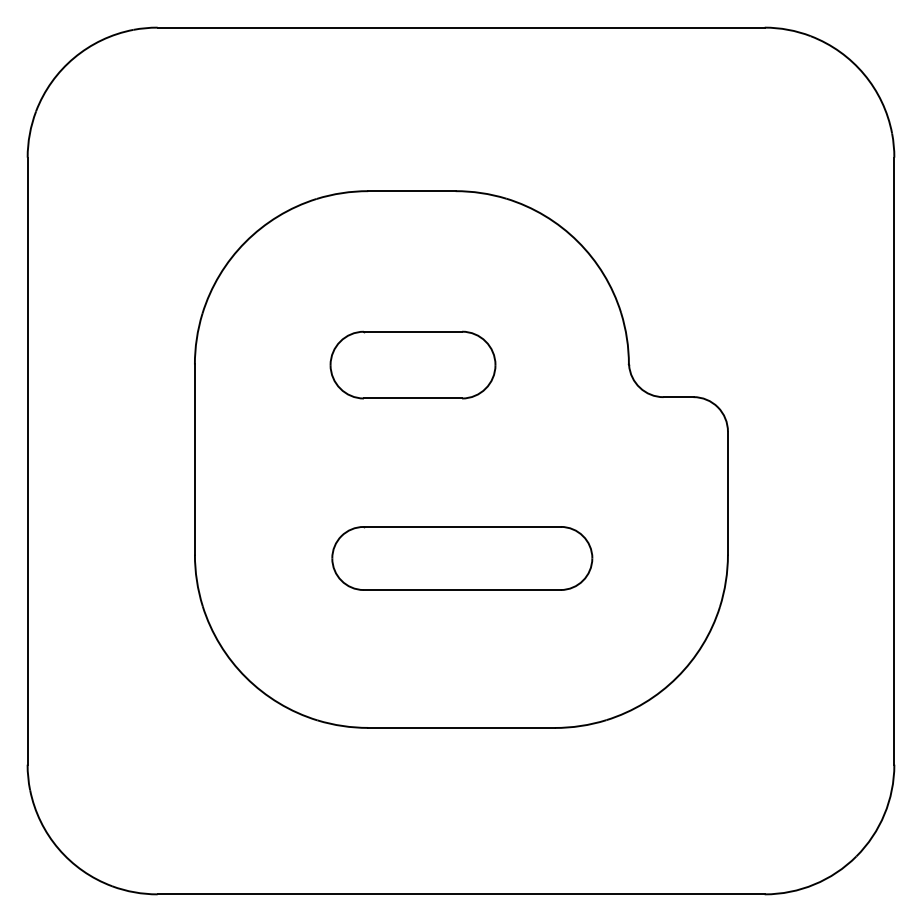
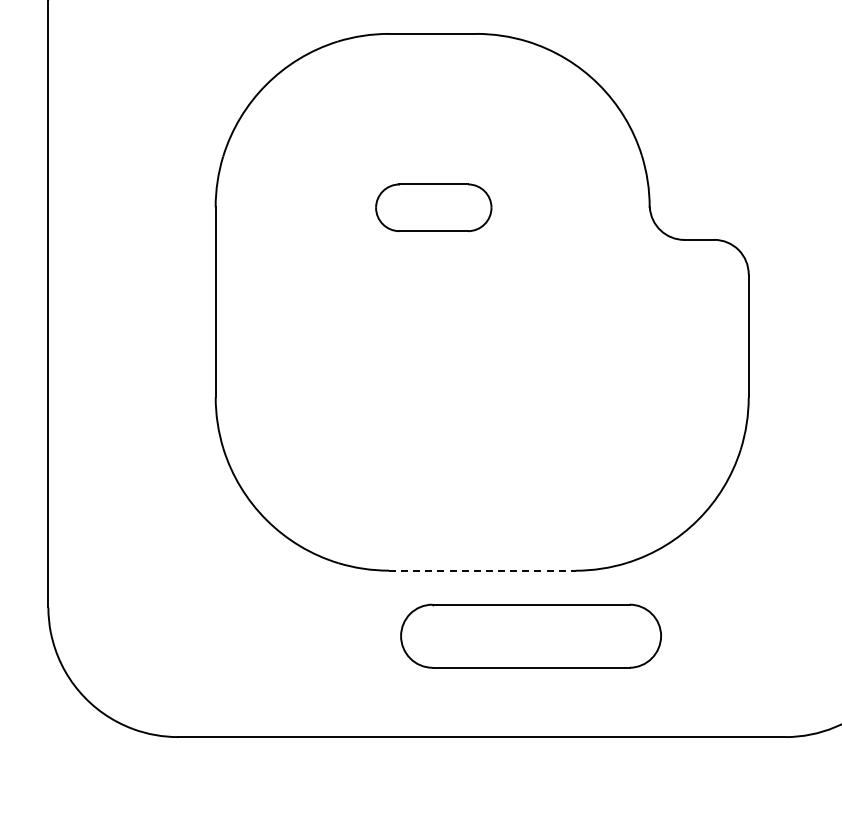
part: (412, 364) -> (433, 207), size x0.7
part: (462, 558) -> (531, 636), moved
line: (462, 727) -> (483, 570), solid -> dashed

